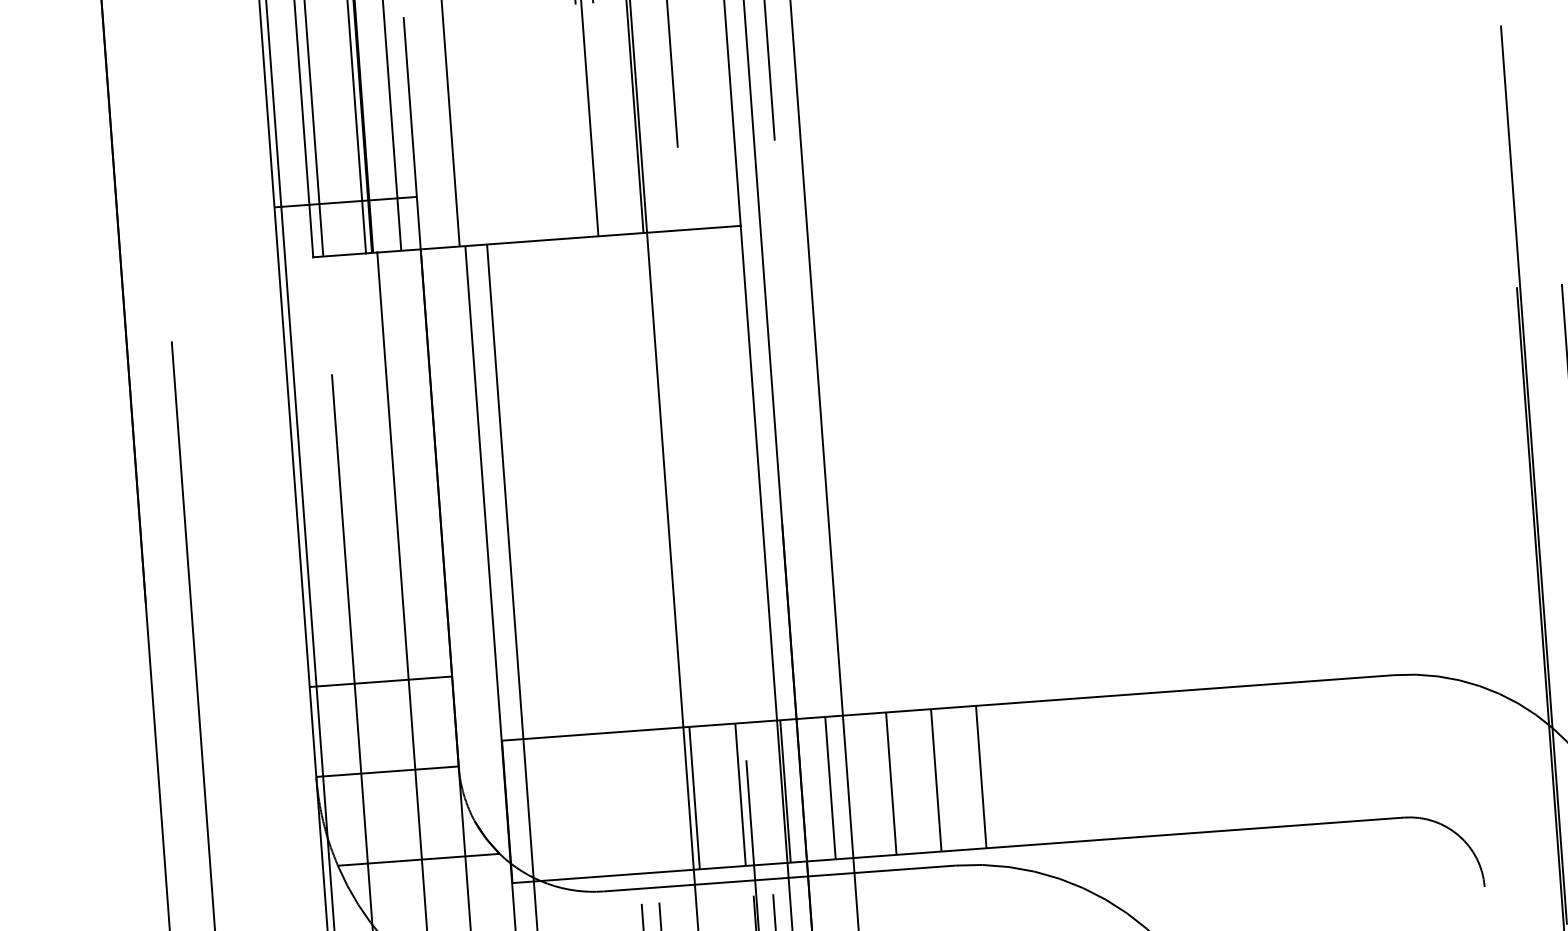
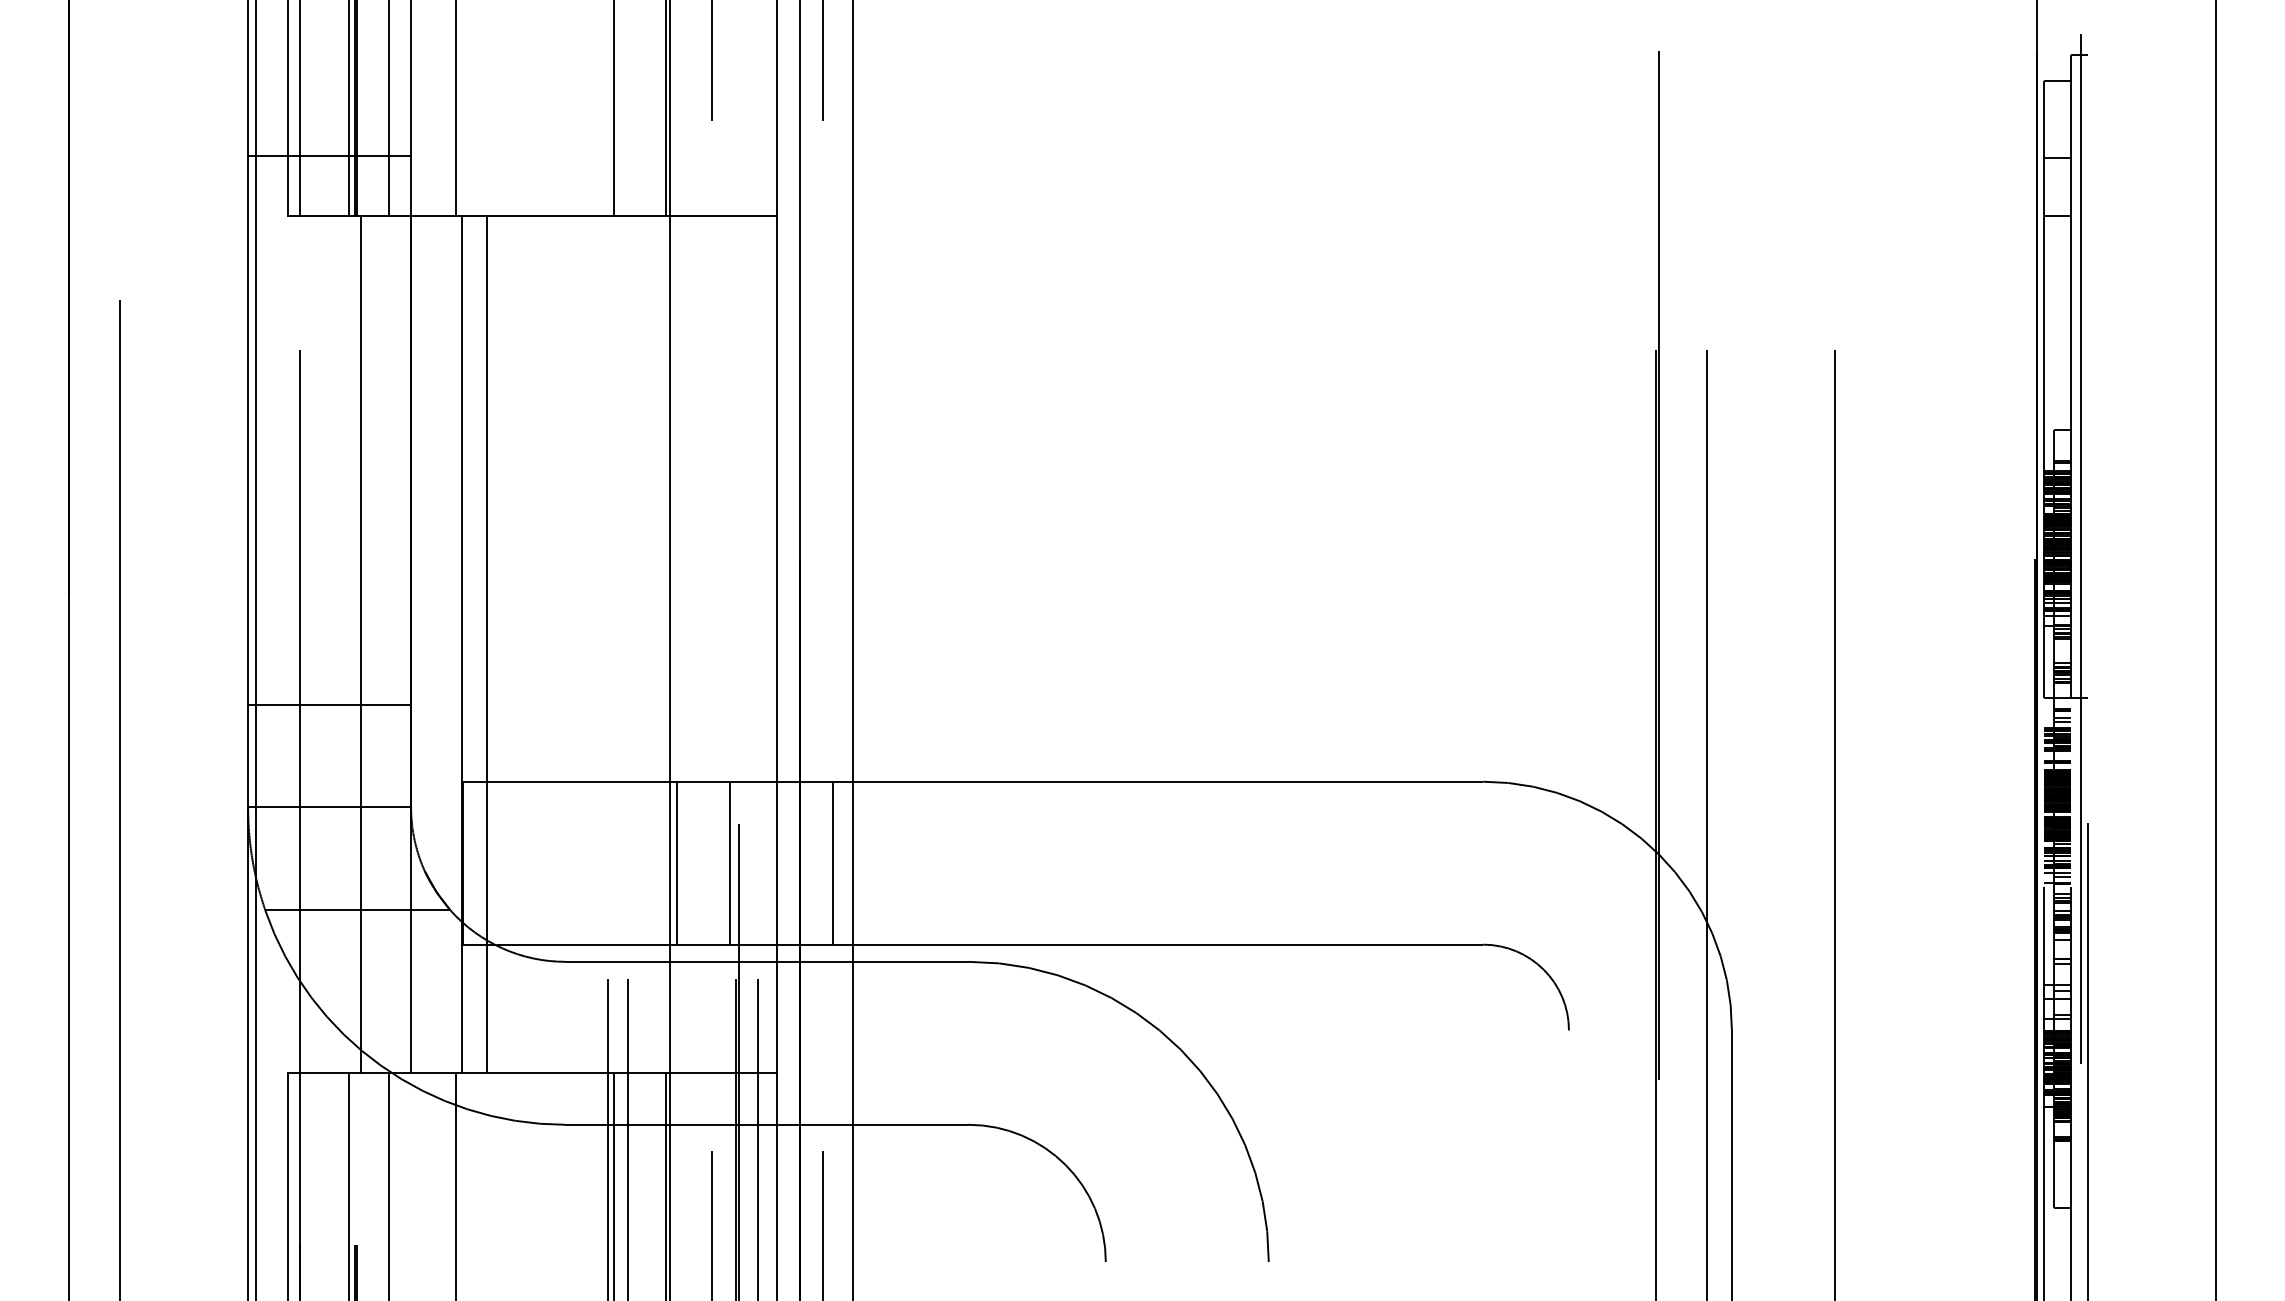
line: (981, 776) -> (1005, 862), removed
line: (936, 779) -> (953, 862), removed
line: (891, 783) -> (902, 862), removed
line: (785, 790) -> (781, 862), removed

